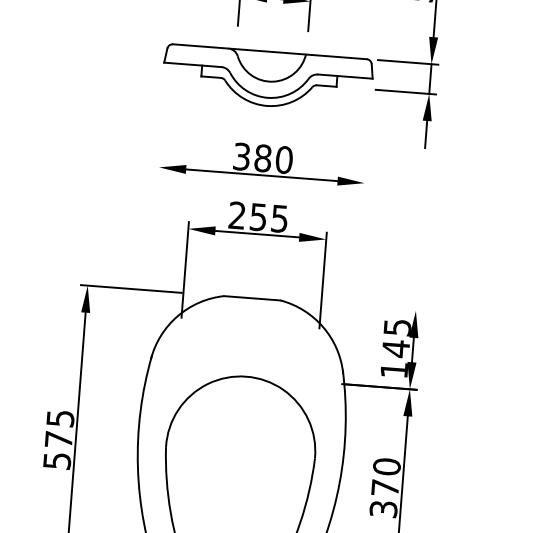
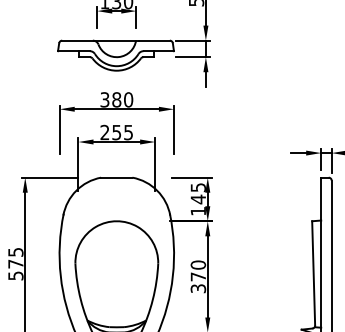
line: (155, 203) -> (59, 129), added
line: (360, 219) -> (173, 129), added
line: (386, 308) -> (191, 177), added

